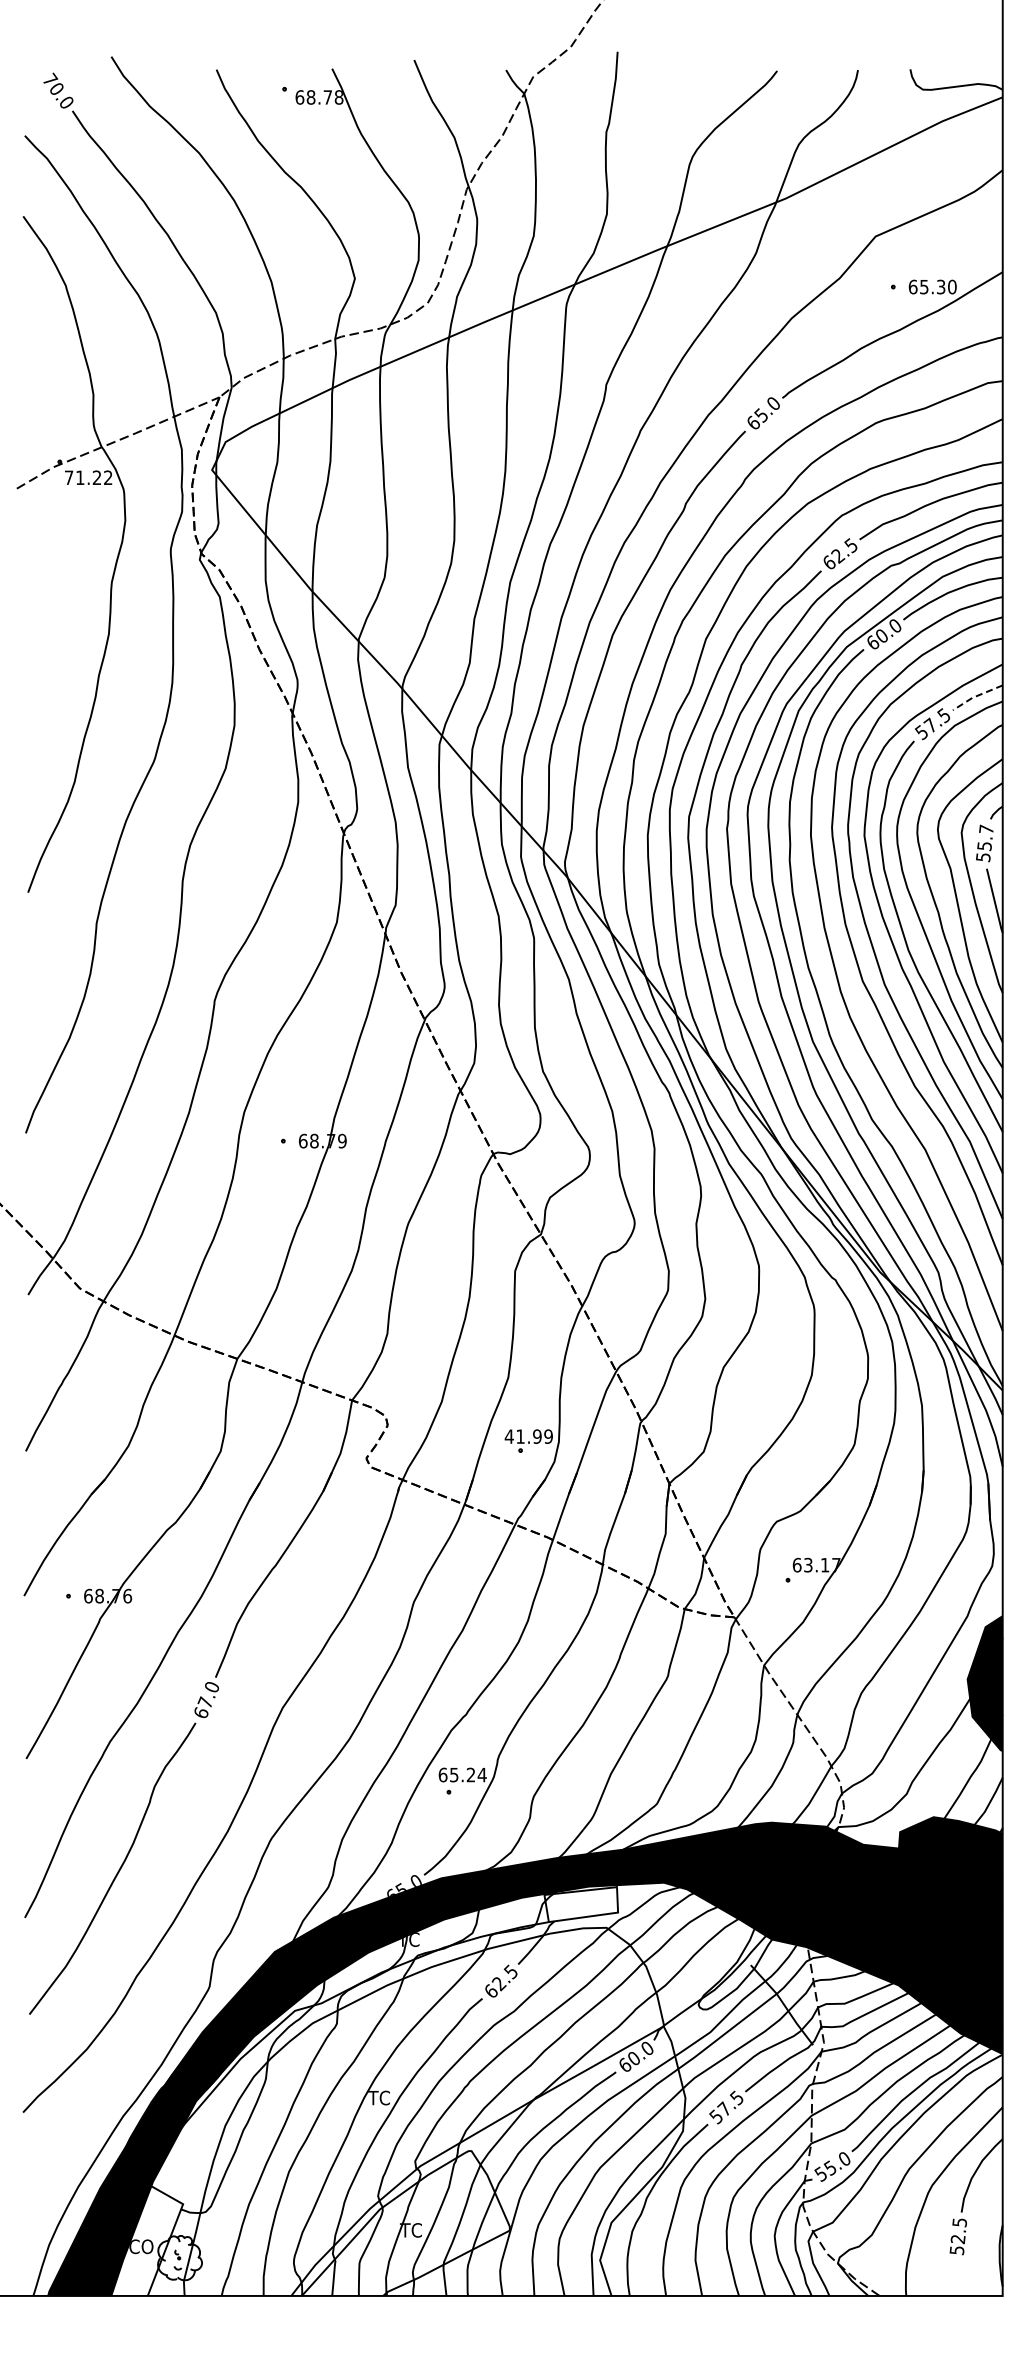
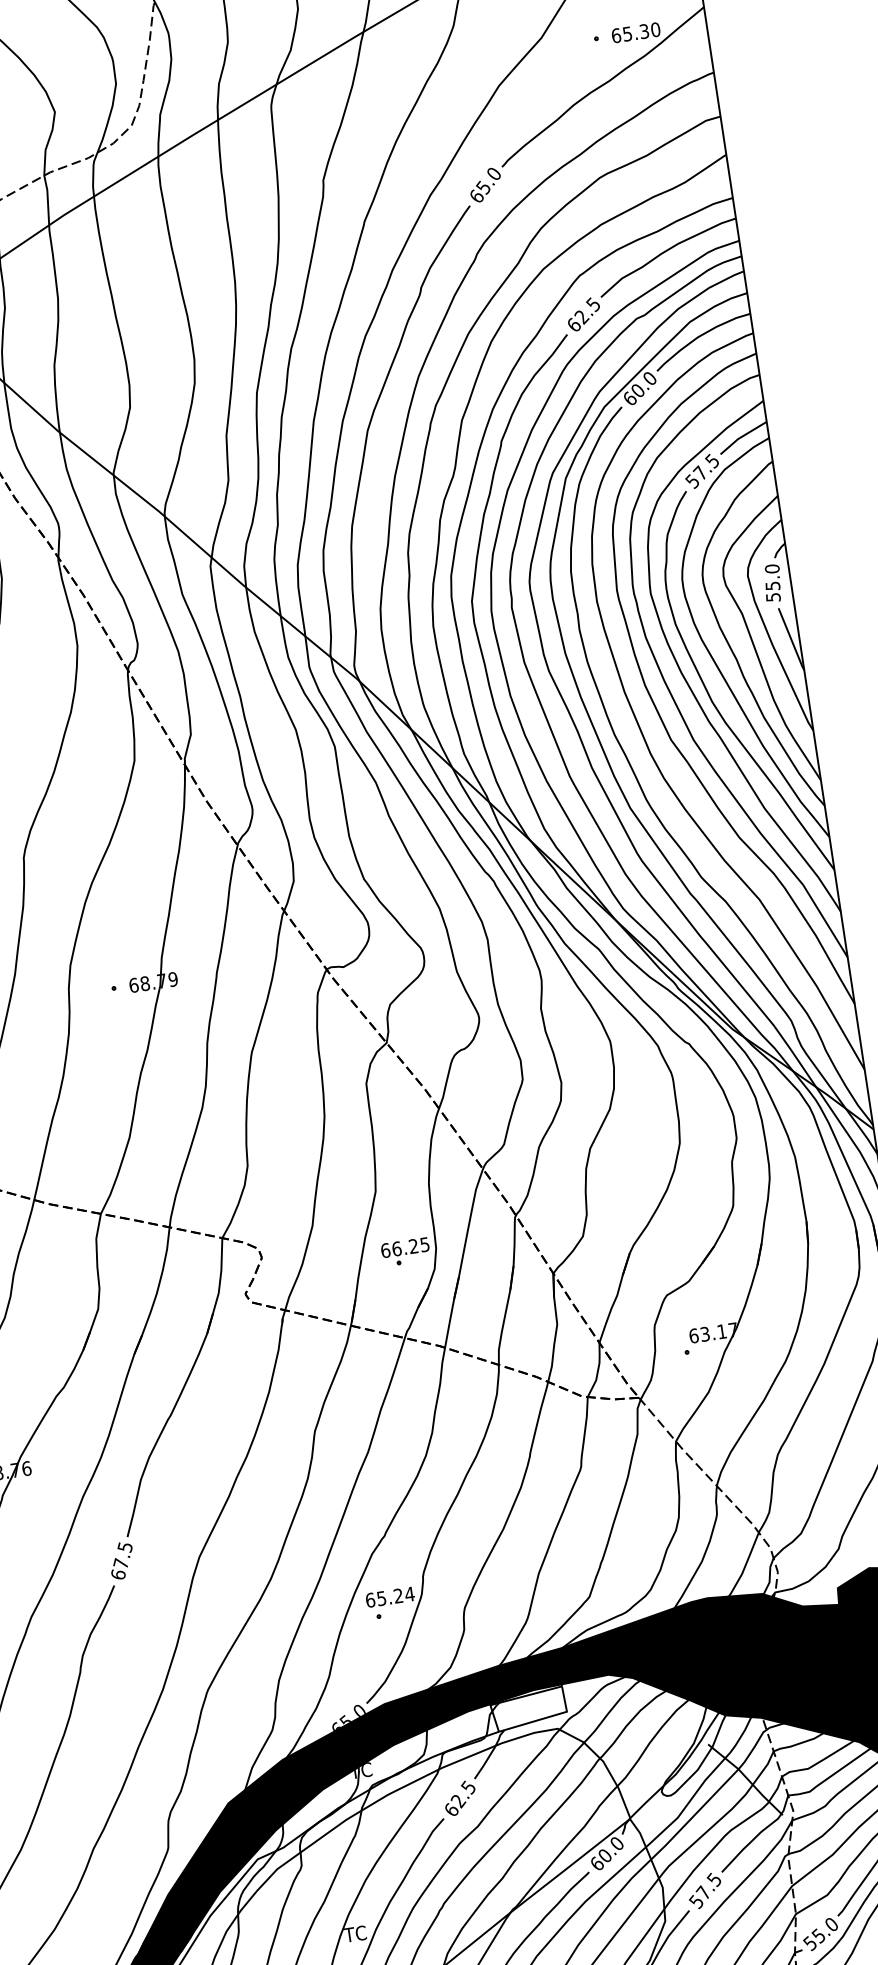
line: (975, 696) -> (741, 437), dashed -> solid
text: (986, 828) -> (772, 567), 55.7 -> 55.0
text: (528, 1436) -> (404, 1247), 41.99 -> 66.25
text: (211, 1687) -> (124, 1547), 67.0 -> 67.5

